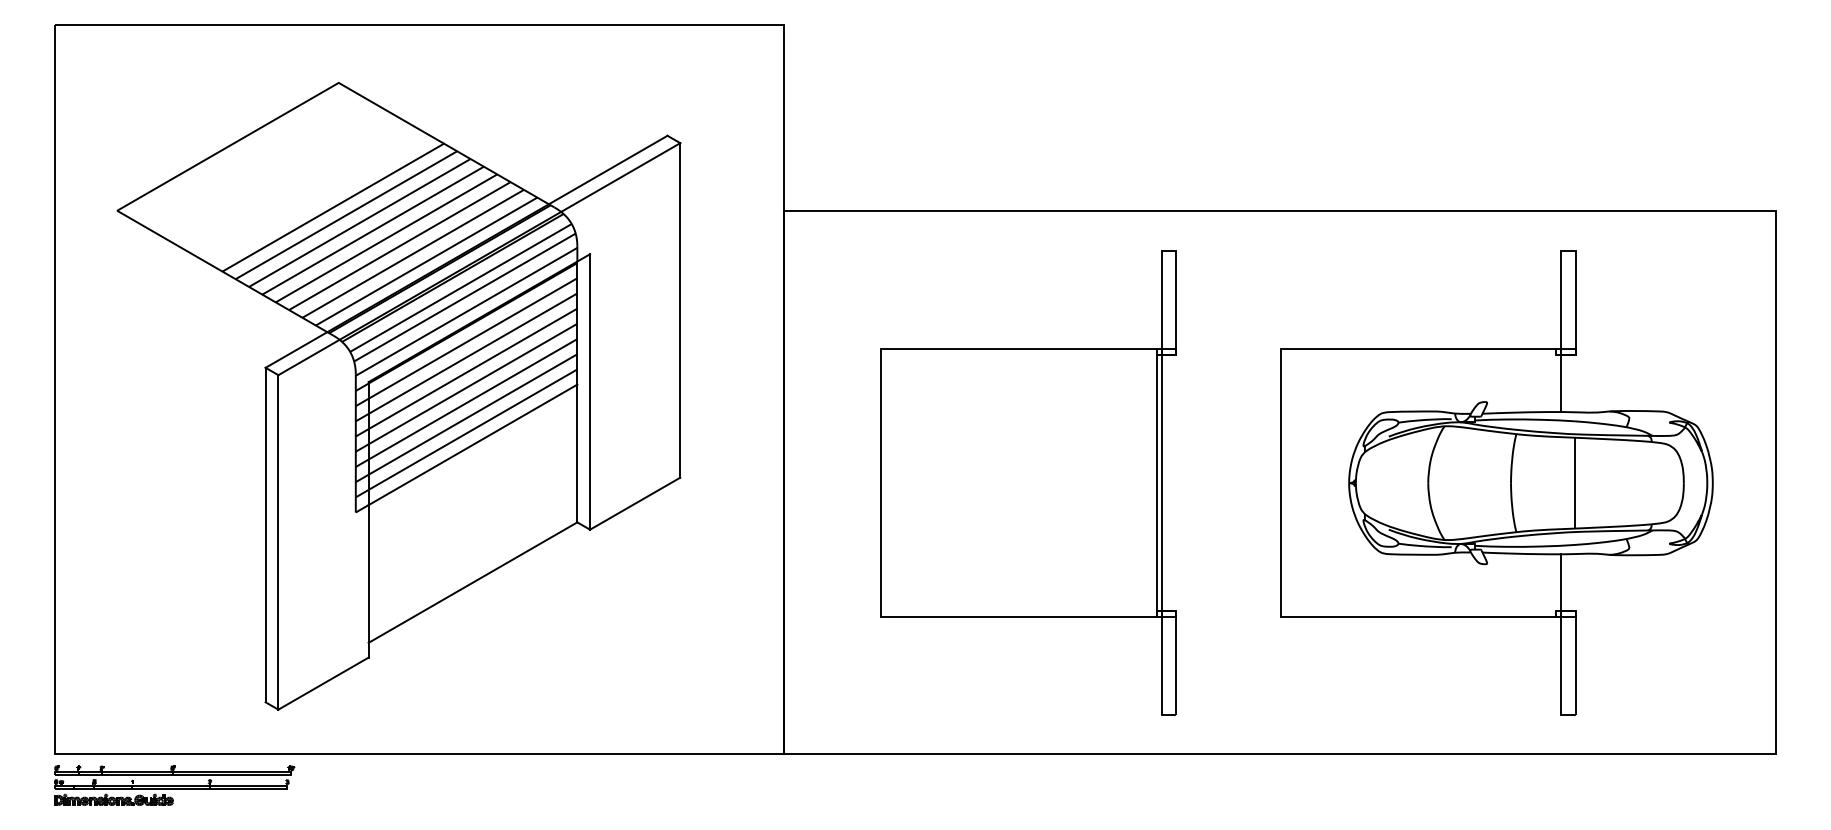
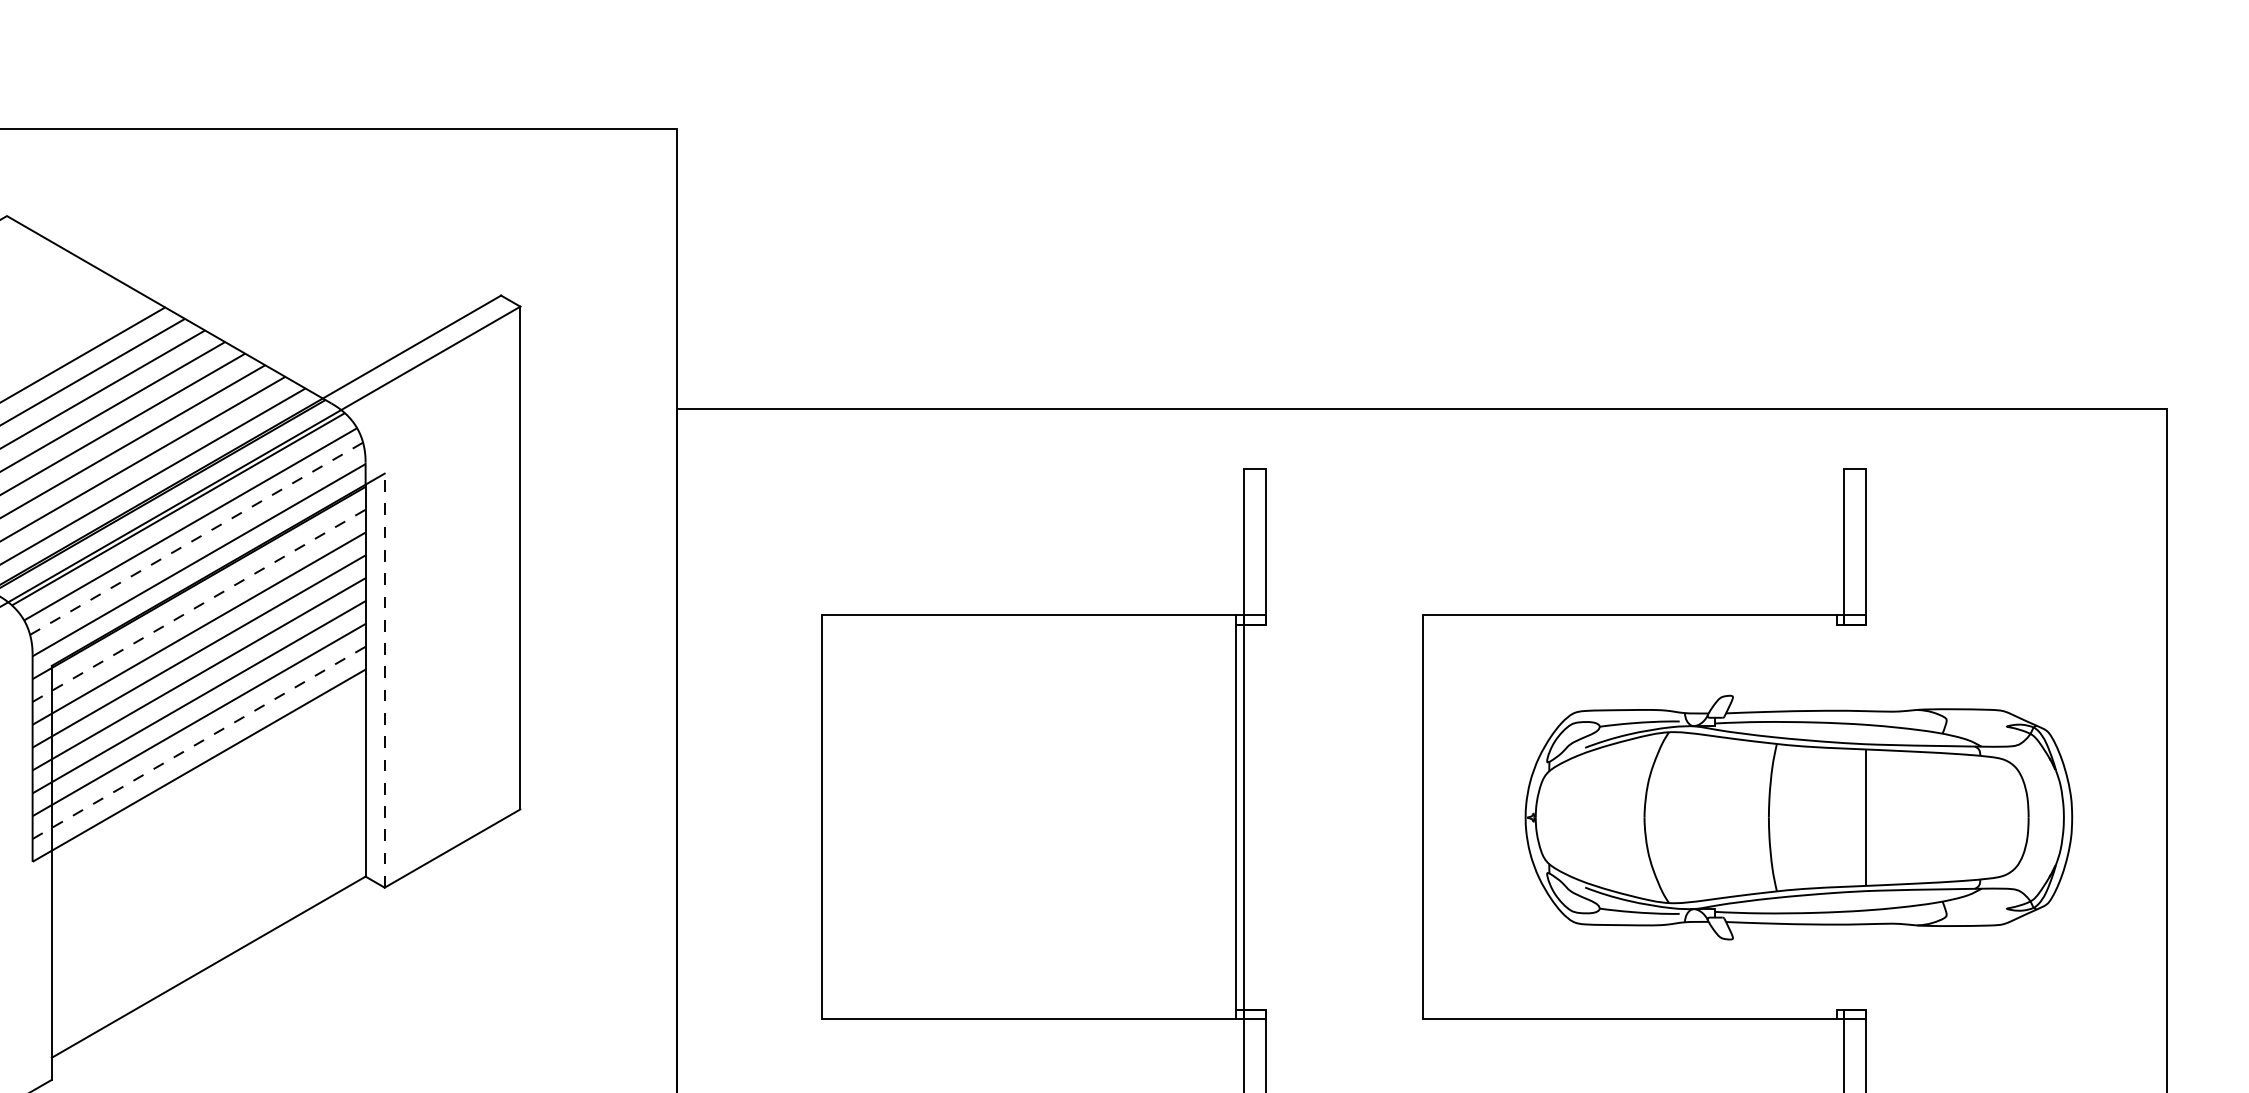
line: (464, 297) -> (195, 538), solid -> dashed
line: (466, 342) -> (198, 606), solid -> dashed
line: (1561, 383) -> (1844, 667), removed
line: (590, 391) -> (385, 679), solid -> dashed
line: (466, 433) -> (198, 743), solid -> dashed
line: (1561, 582) -> (1844, 966), removed

